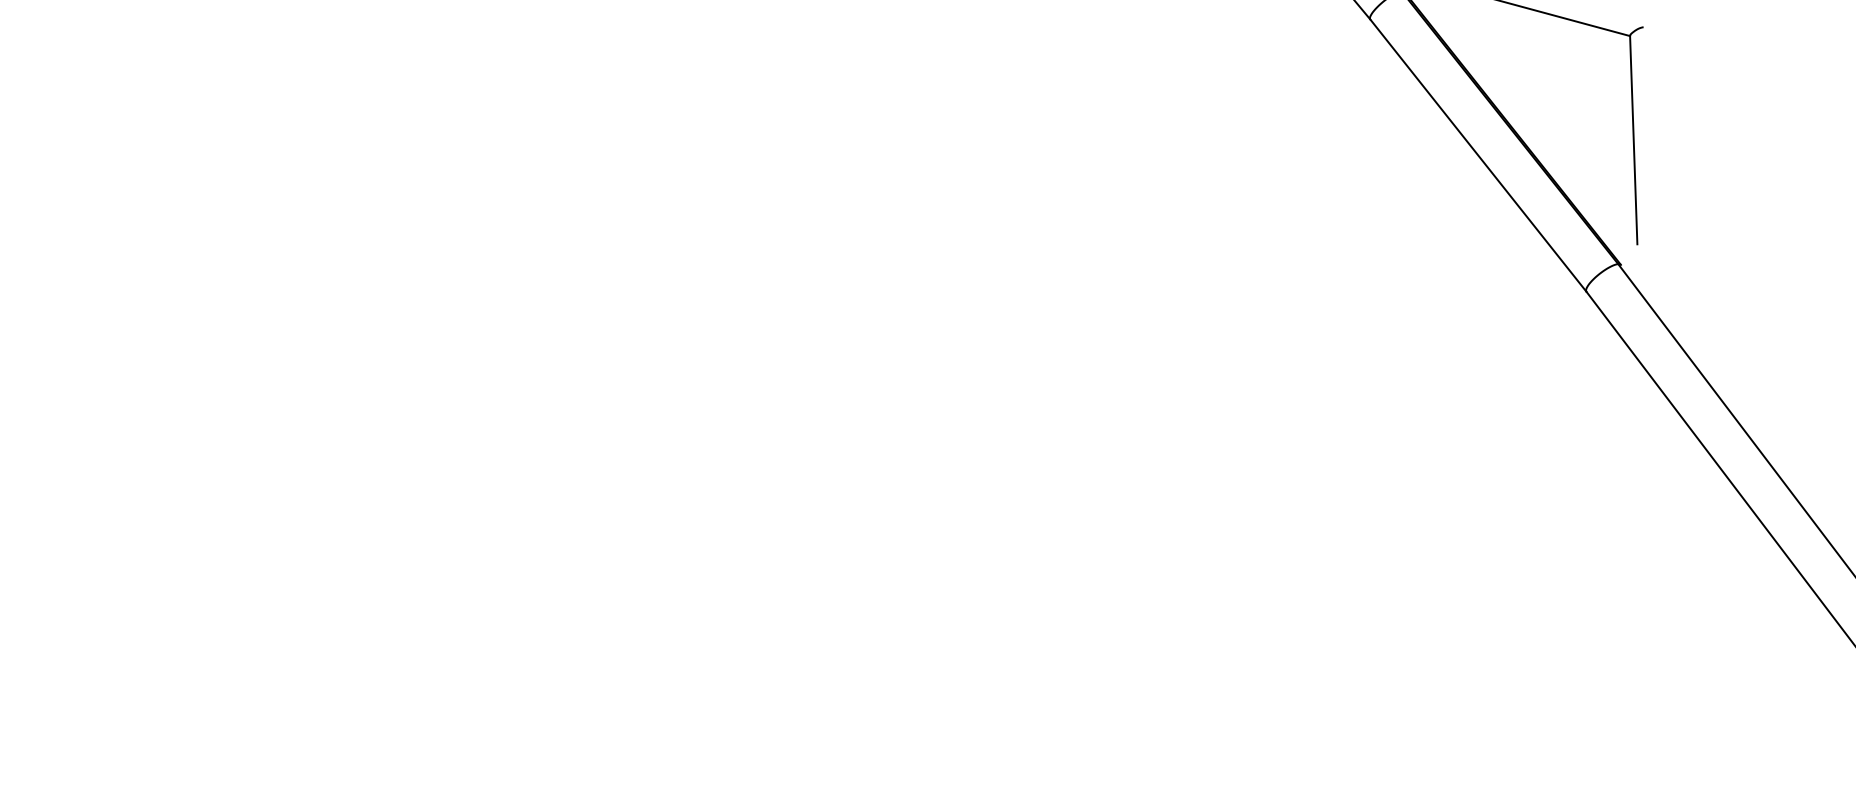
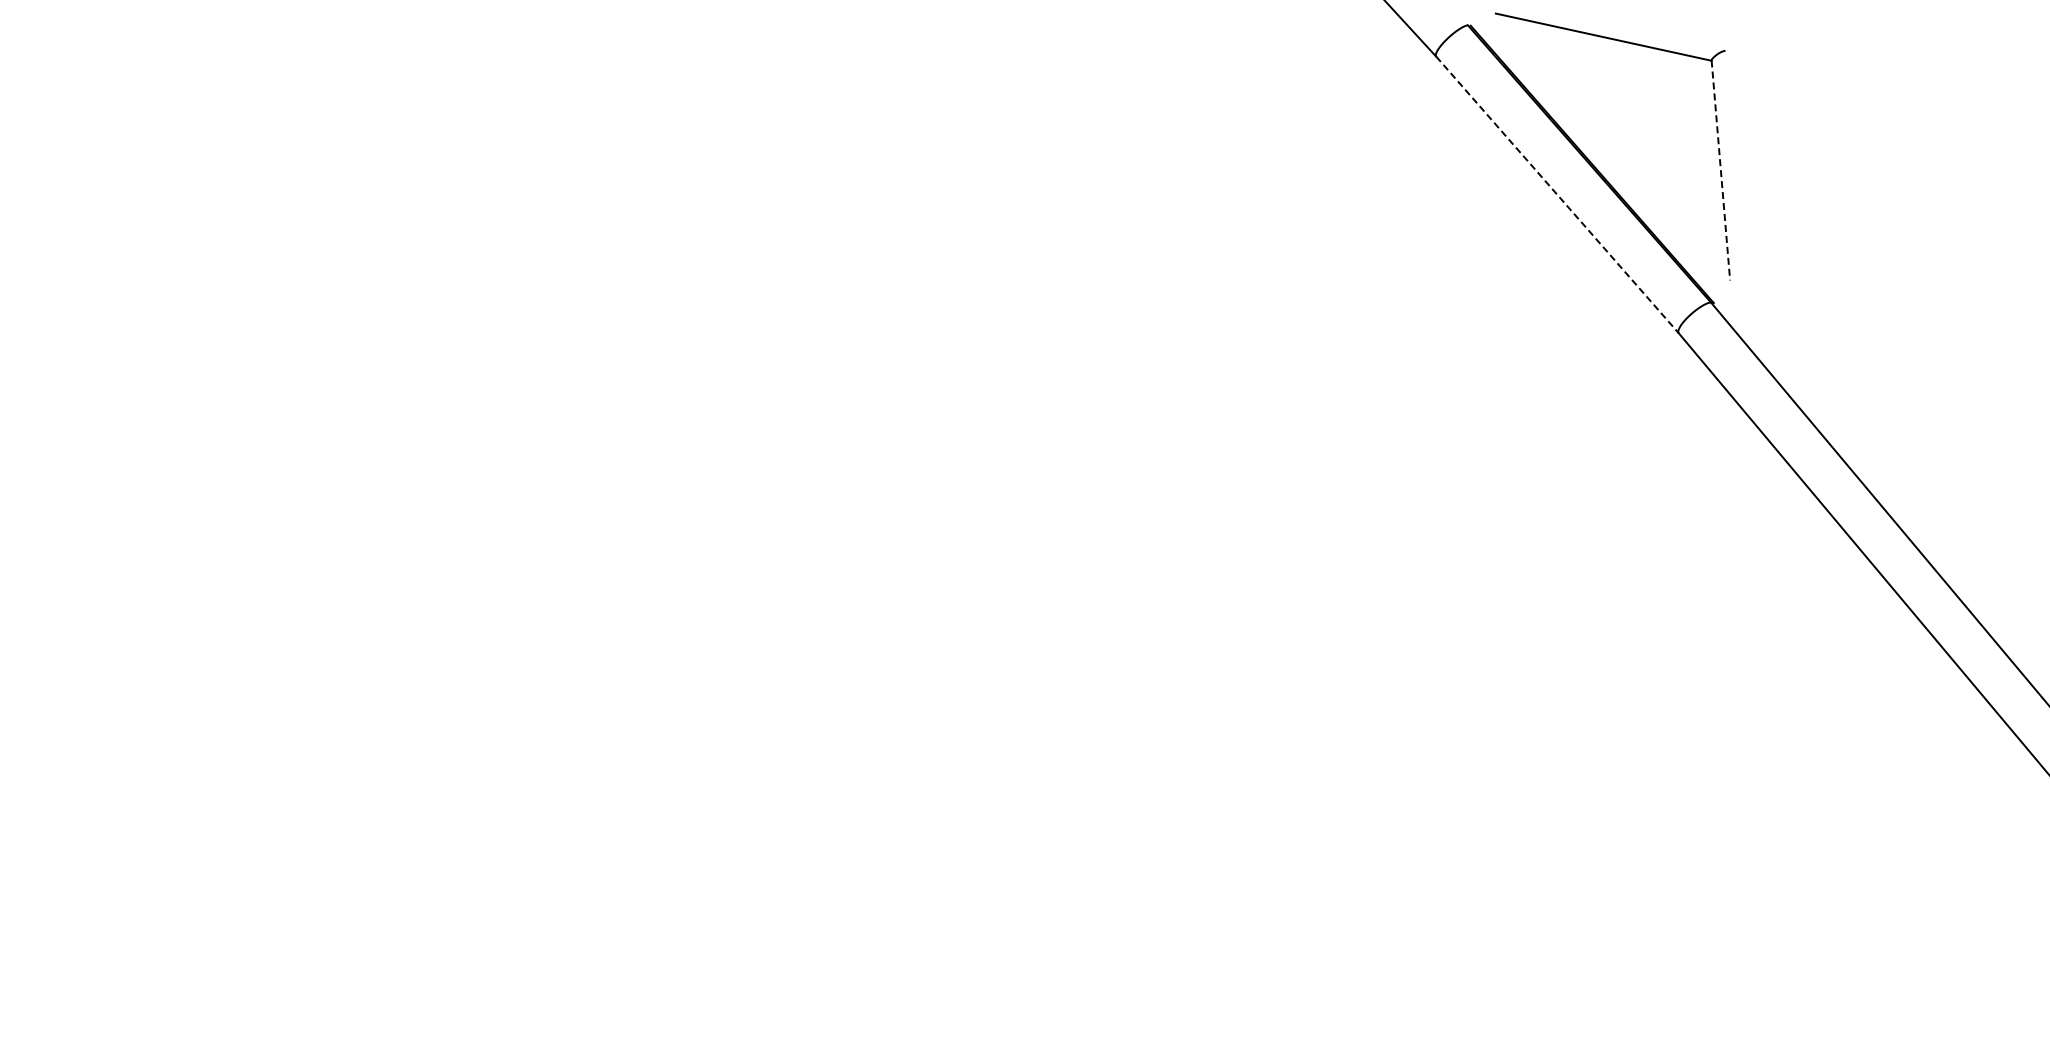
line: (1633, 141) -> (1720, 171), solid -> dashed
line: (1478, 155) -> (1557, 194), solid -> dashed

